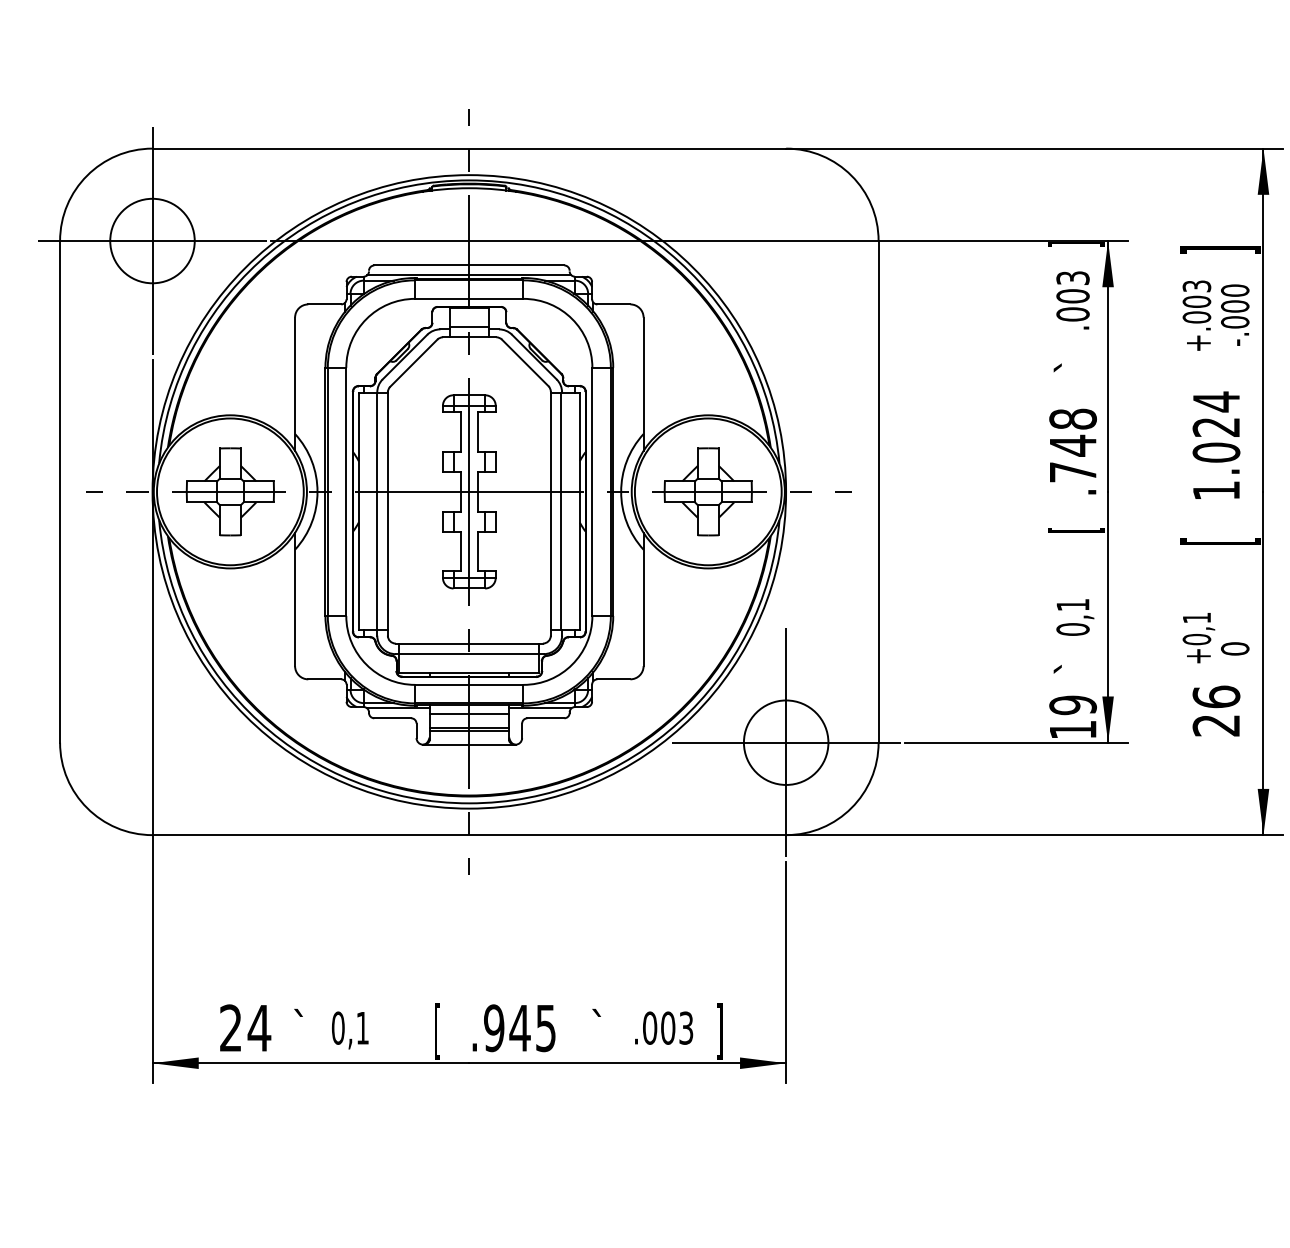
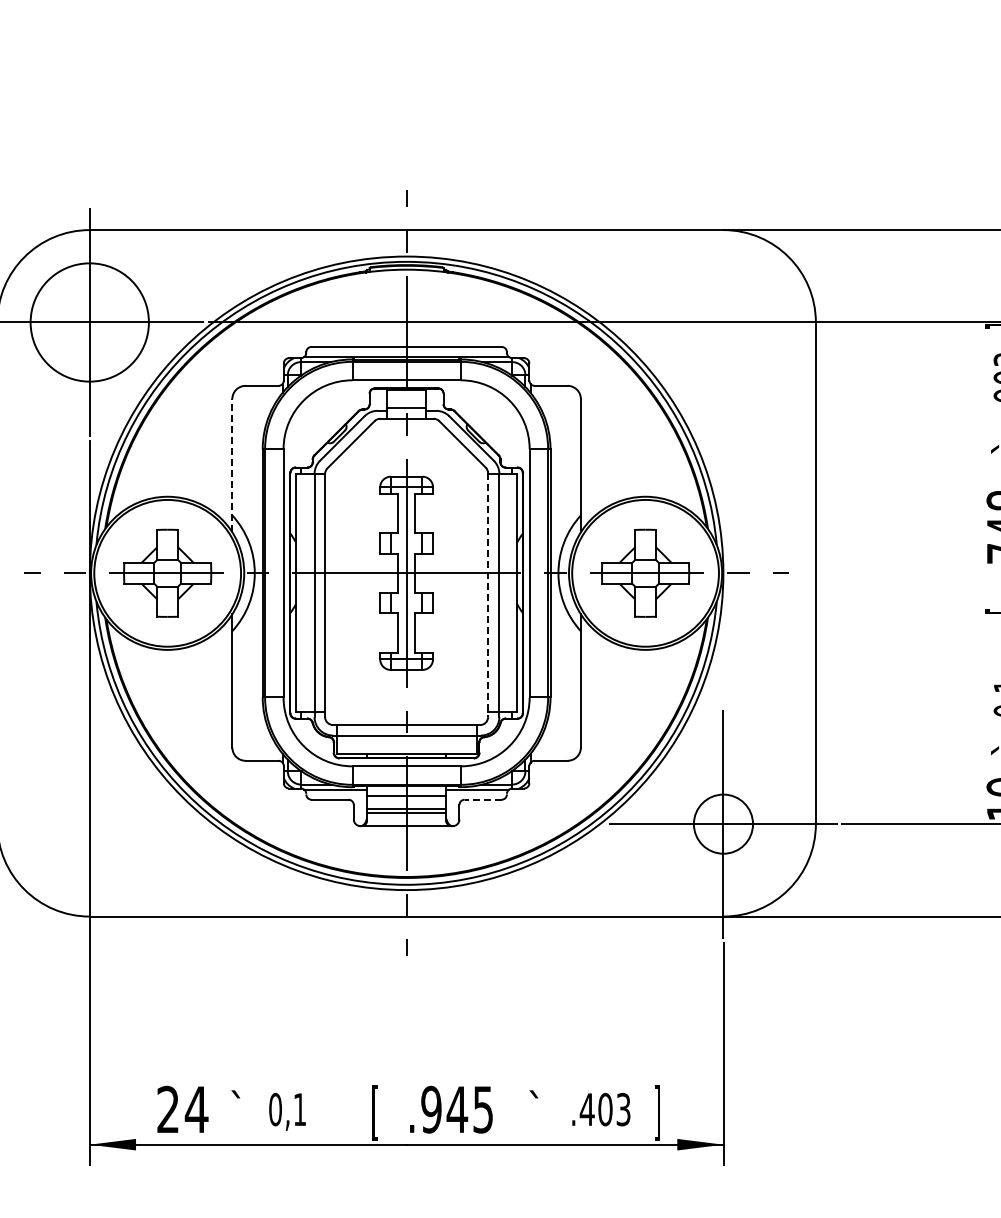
circle: (152, 240) -> (89, 321), size x1.4
line: (295, 384) -> (232, 465), solid -> dashed
line: (550, 513) -> (487, 594), solid -> dashed
line: (545, 718) -> (482, 799), solid -> dashed
circle: (785, 742) -> (722, 823), size x0.7
text: (649, 1027) -> (586, 1108), .003 -> .403

